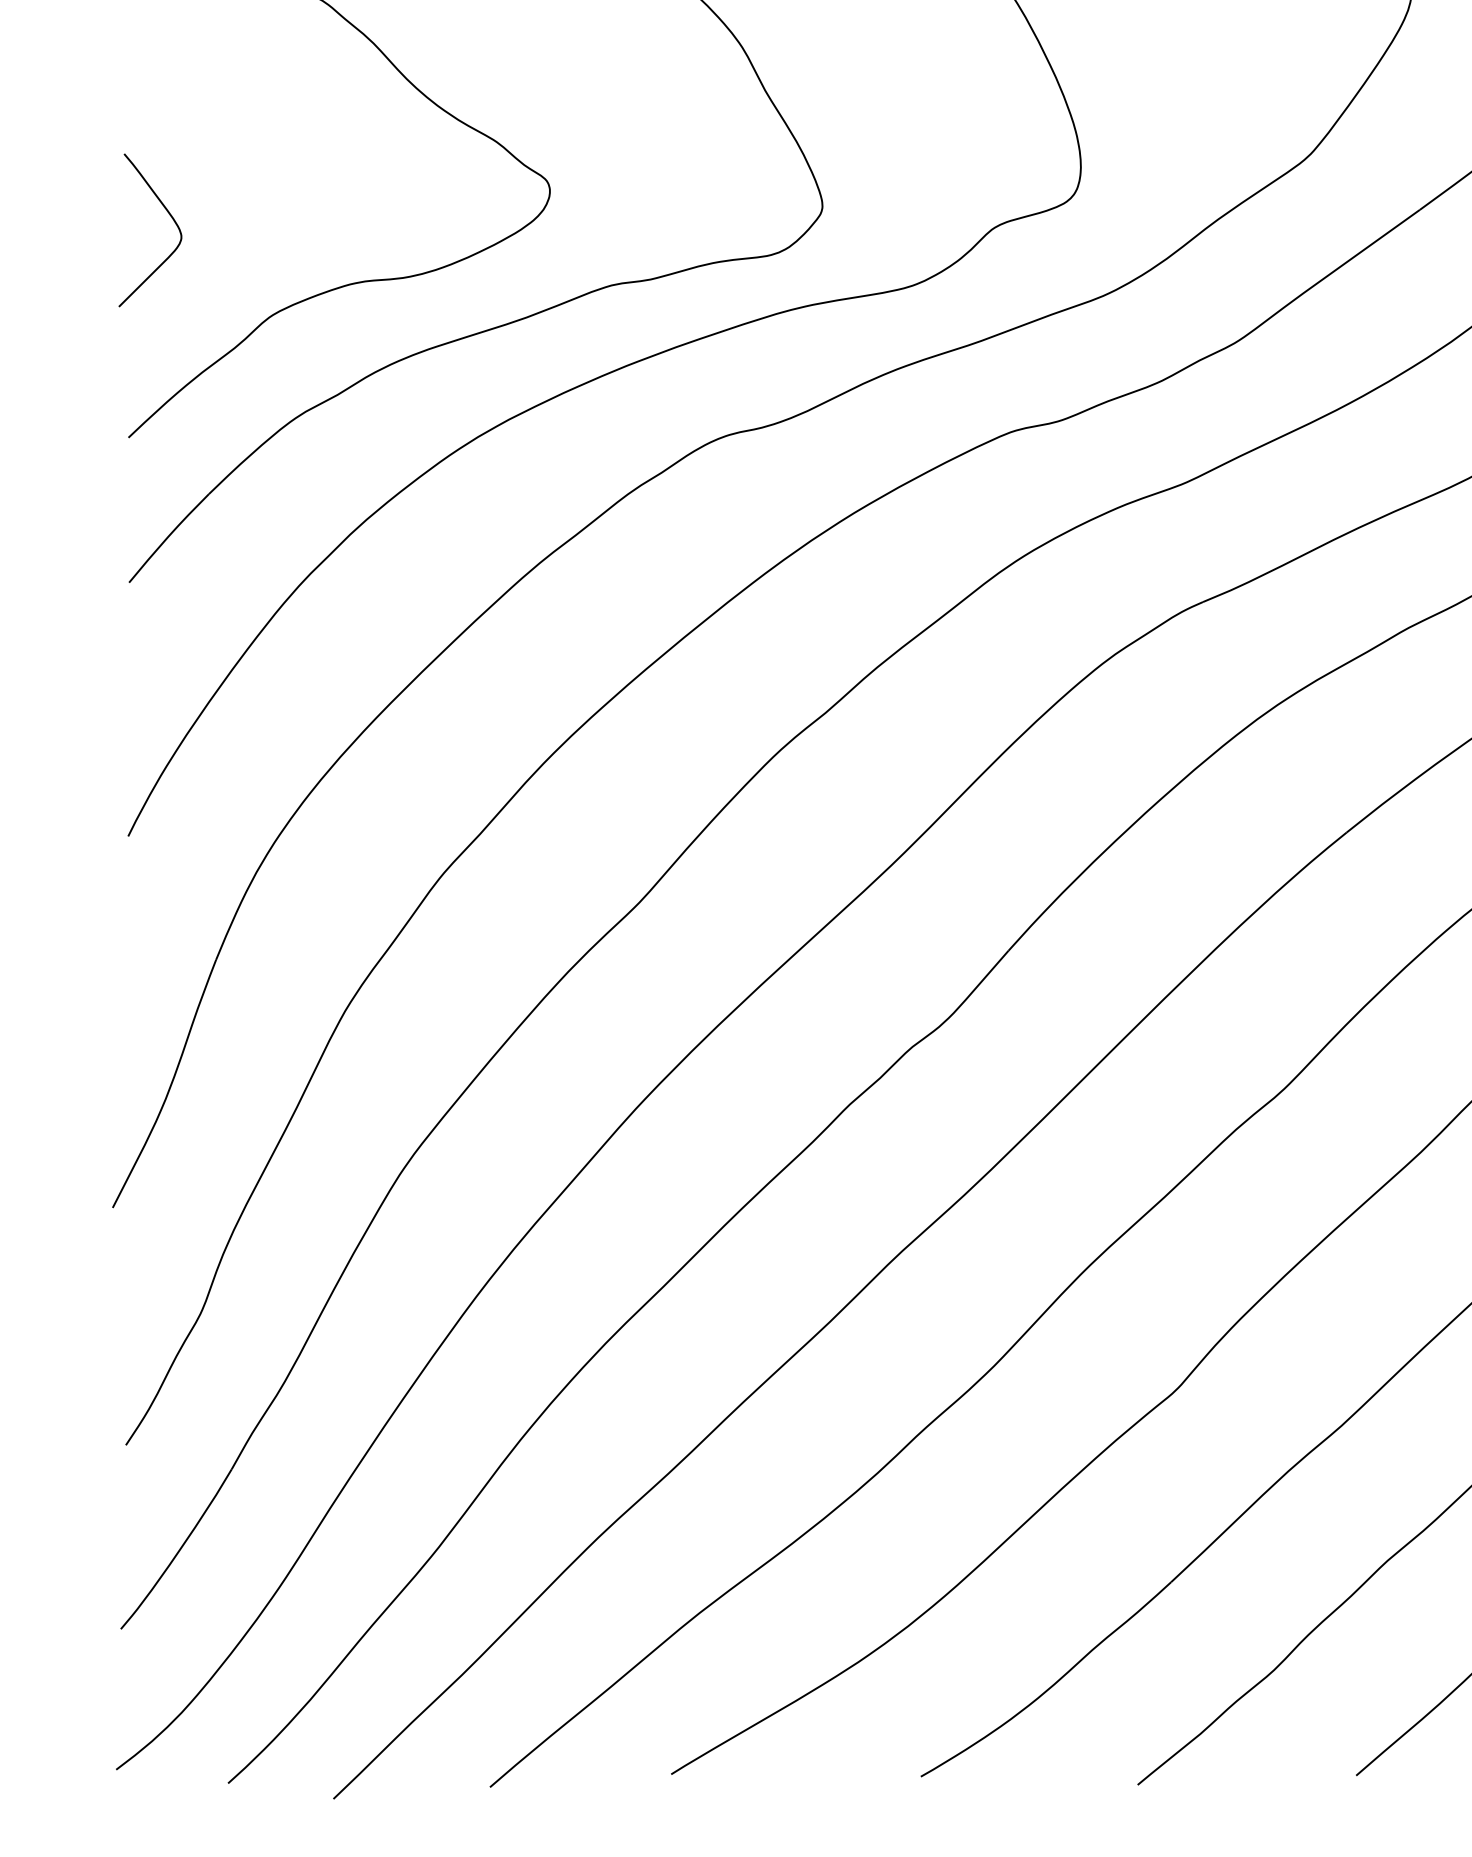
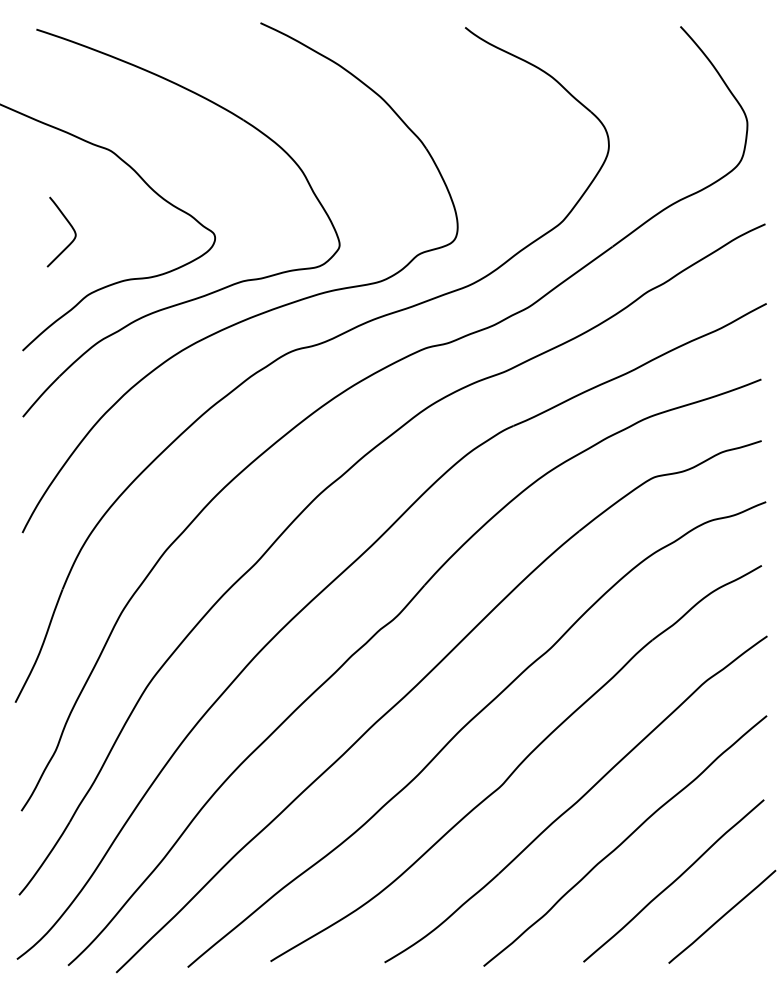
curve: (169, 218) -> (70, 226), moved

